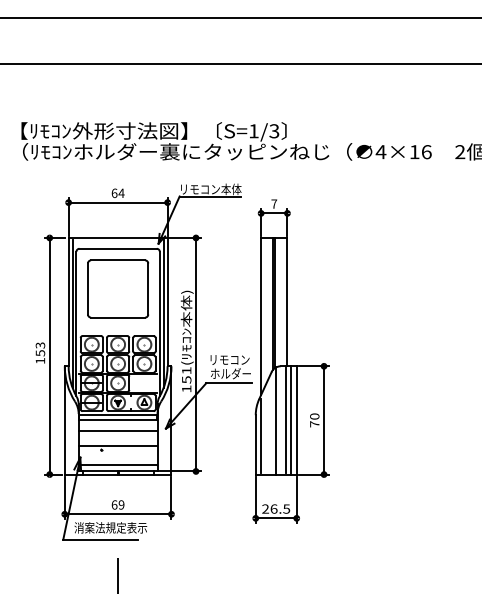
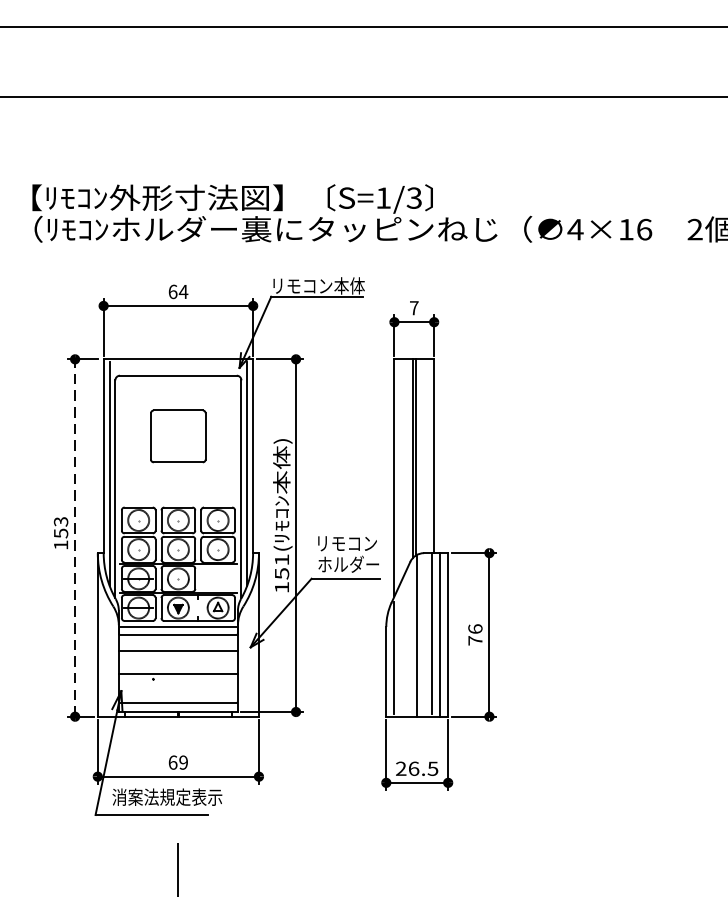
part: (117, 288) -> (177, 435), size x0.6
line: (49, 355) -> (74, 536), solid -> dashed
text: (314, 416) -> (475, 629), 70 -> 76

